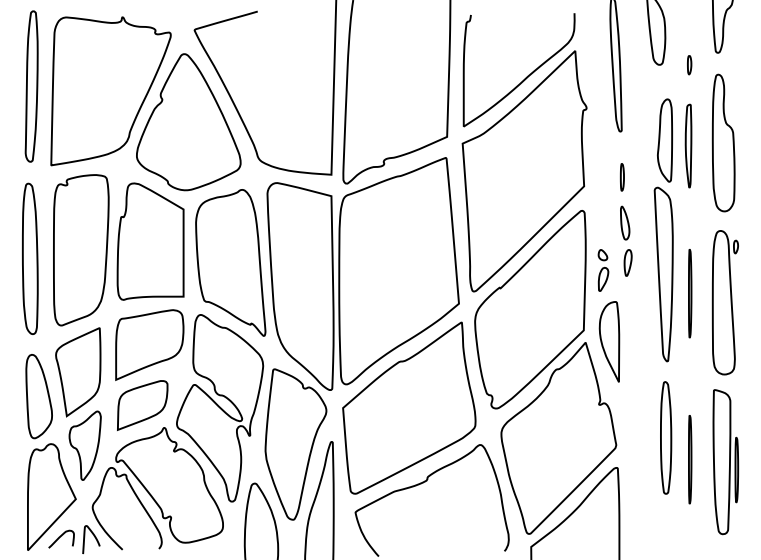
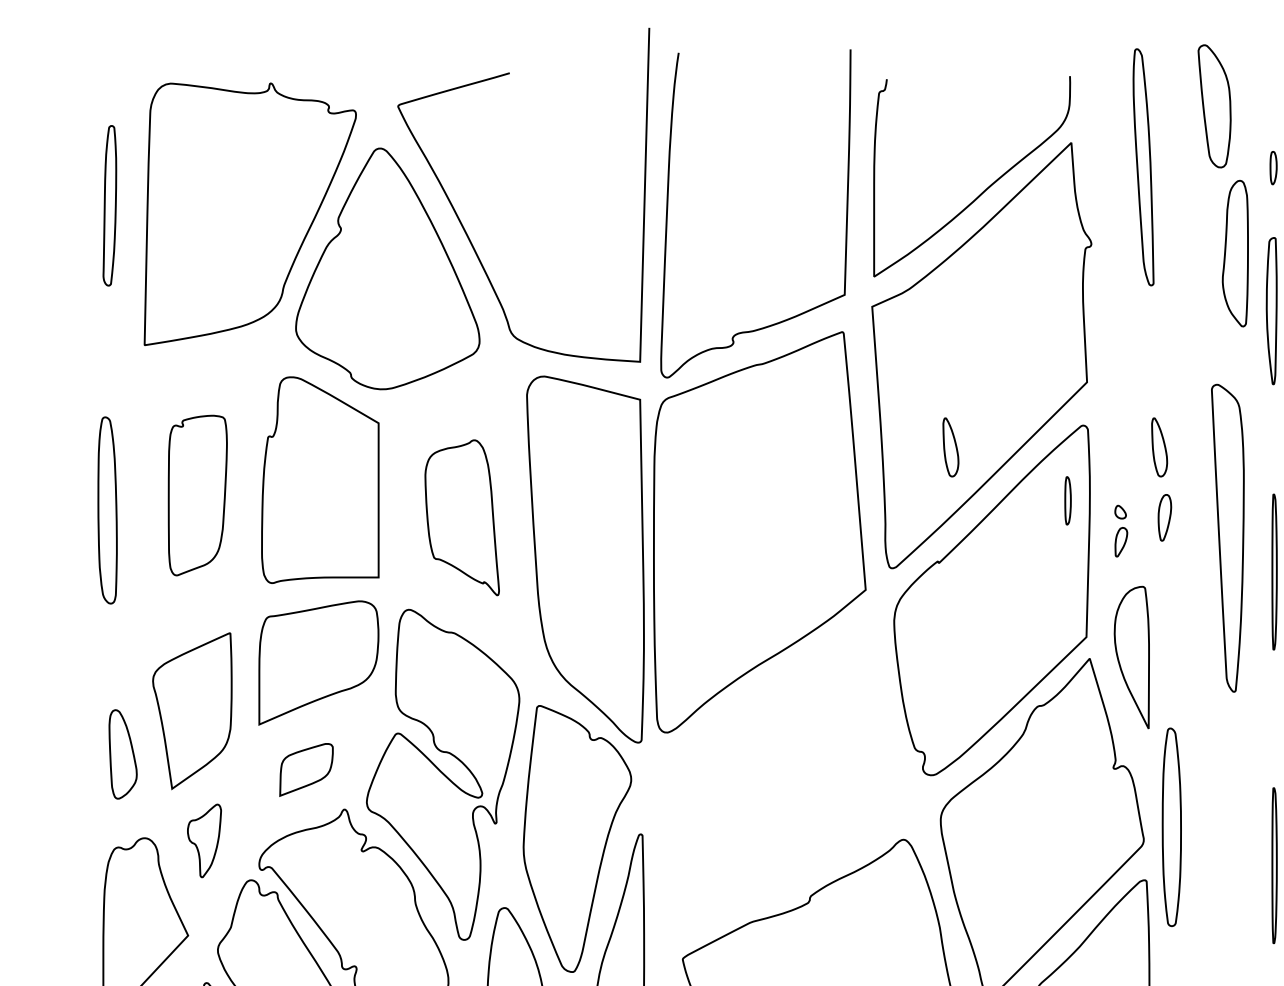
part: (31, 86) -> (109, 205), size x0.6
part: (664, 140) -> (1234, 253), moved
part: (621, 177) -> (1066, 501), moved
part: (507, 222) -> (951, 446), added
part: (81, 250) -> (198, 495), size x0.6
part: (30, 258) -> (107, 509), size x0.7
part: (230, 262) -> (461, 517), size x0.6
part: (603, 270) -> (1121, 531), size x0.7
part: (38, 396) -> (122, 754), size x0.6
part: (142, 405) -> (305, 769), size x0.6
part: (409, 407) -> (778, 773), removed
part: (666, 437) -> (1172, 826), moved
part: (84, 445) -> (203, 840), size x0.6

